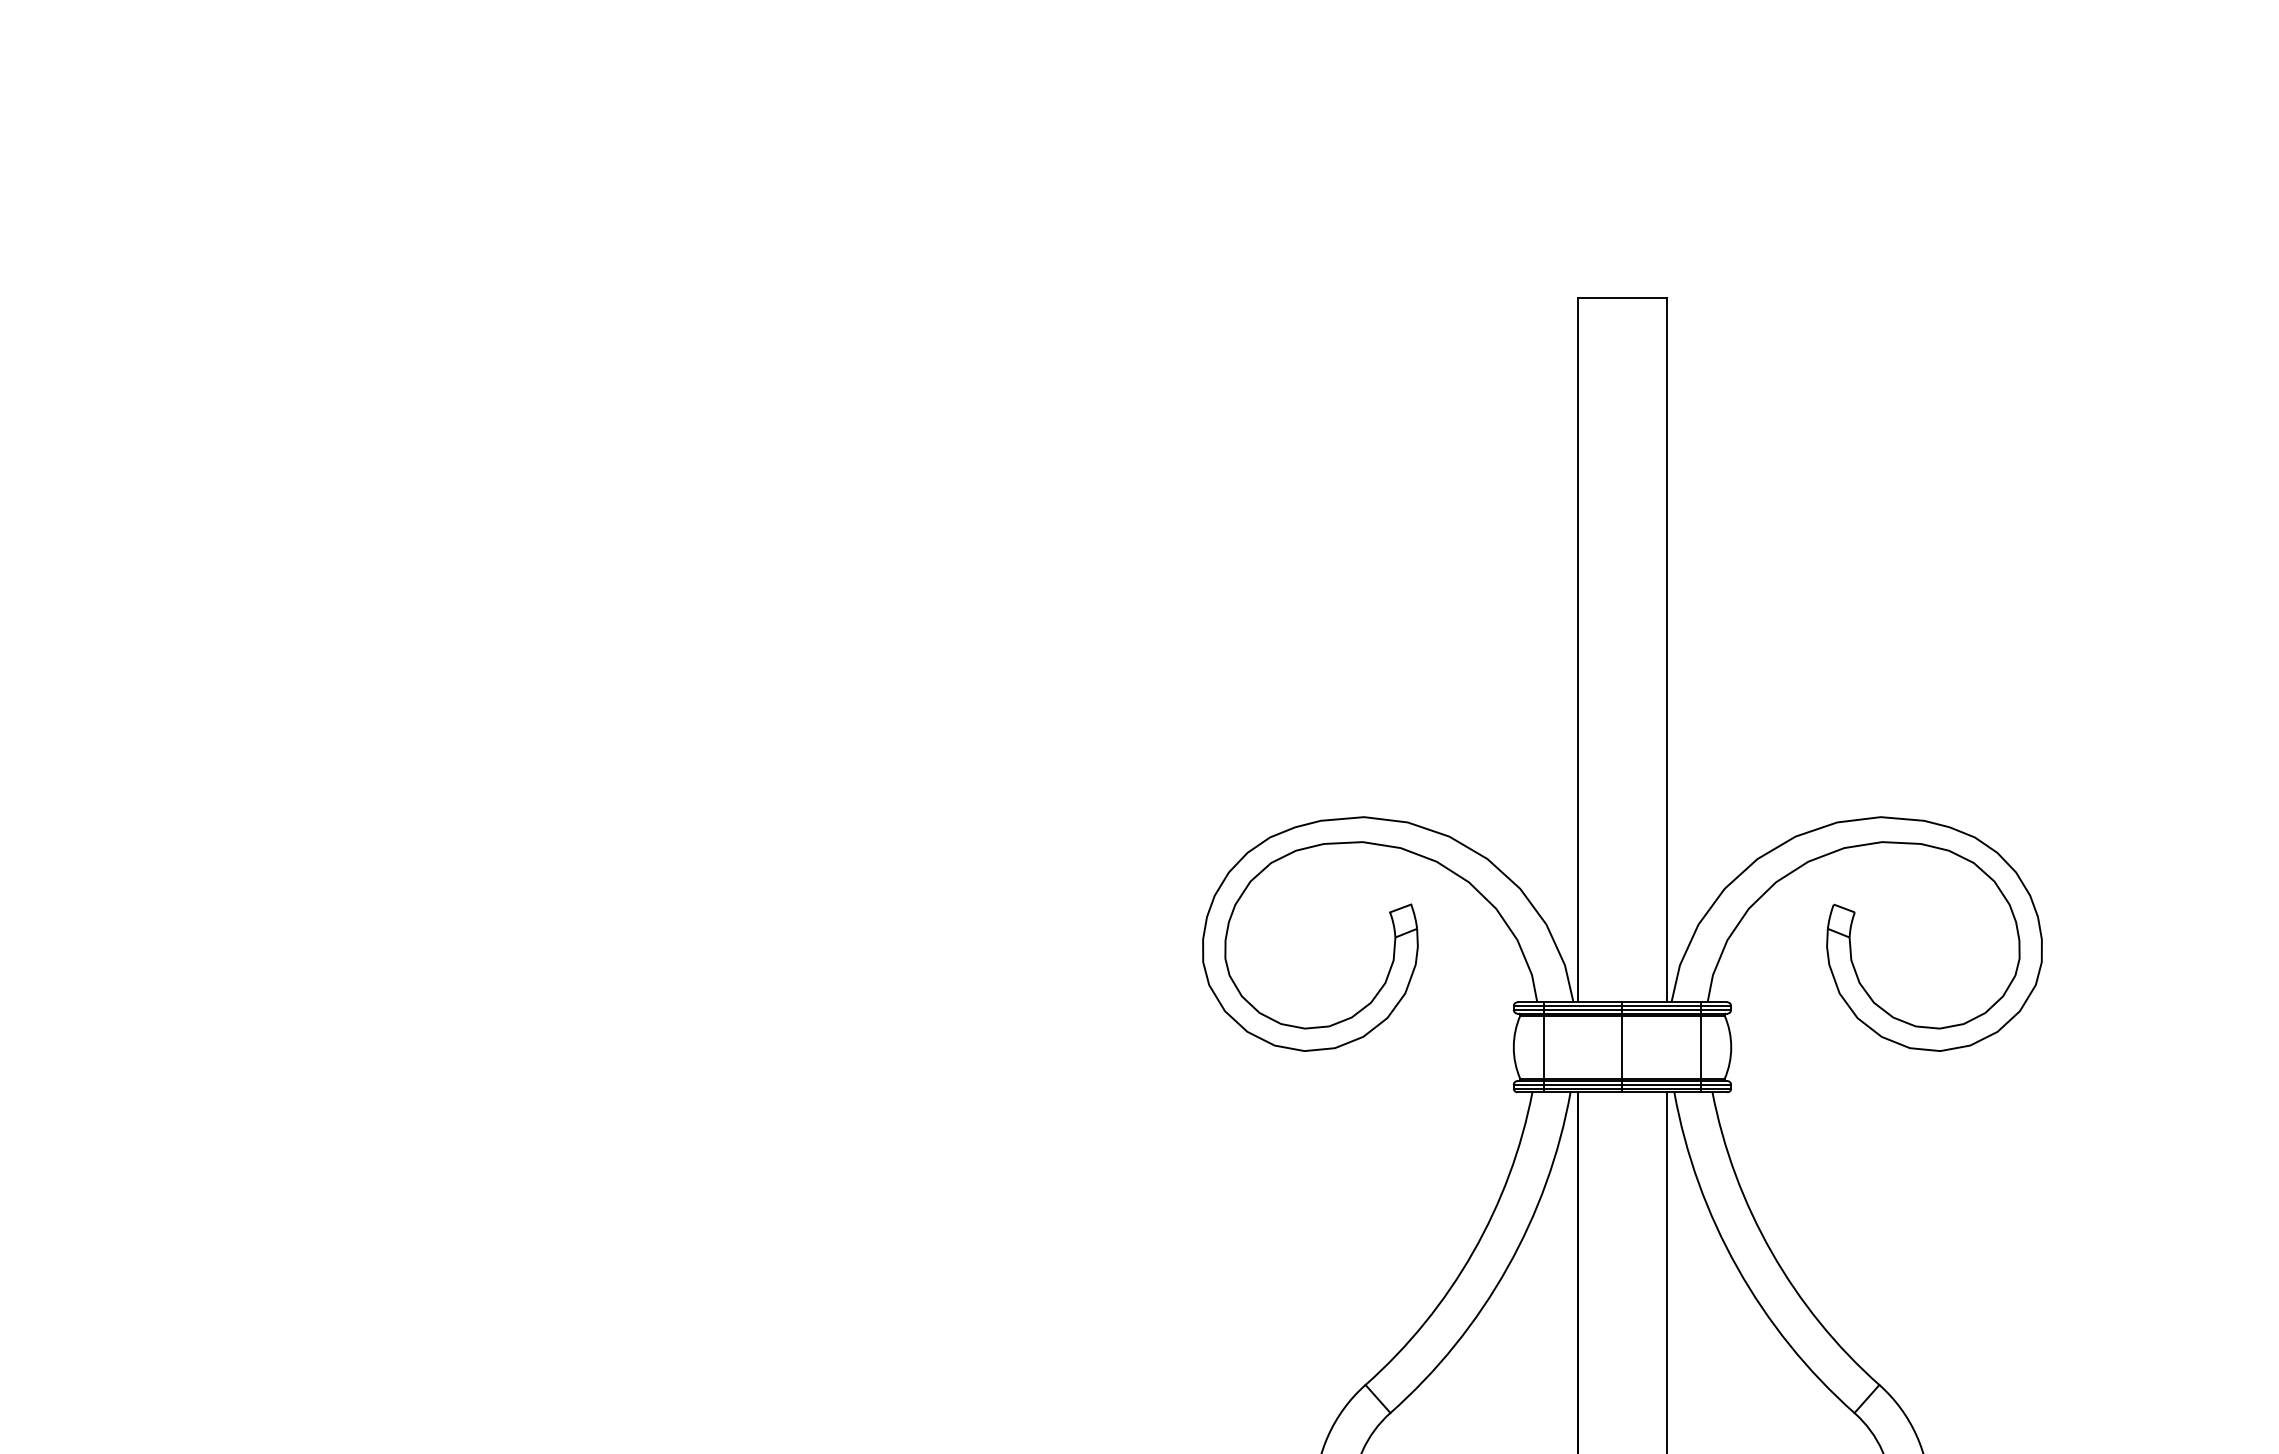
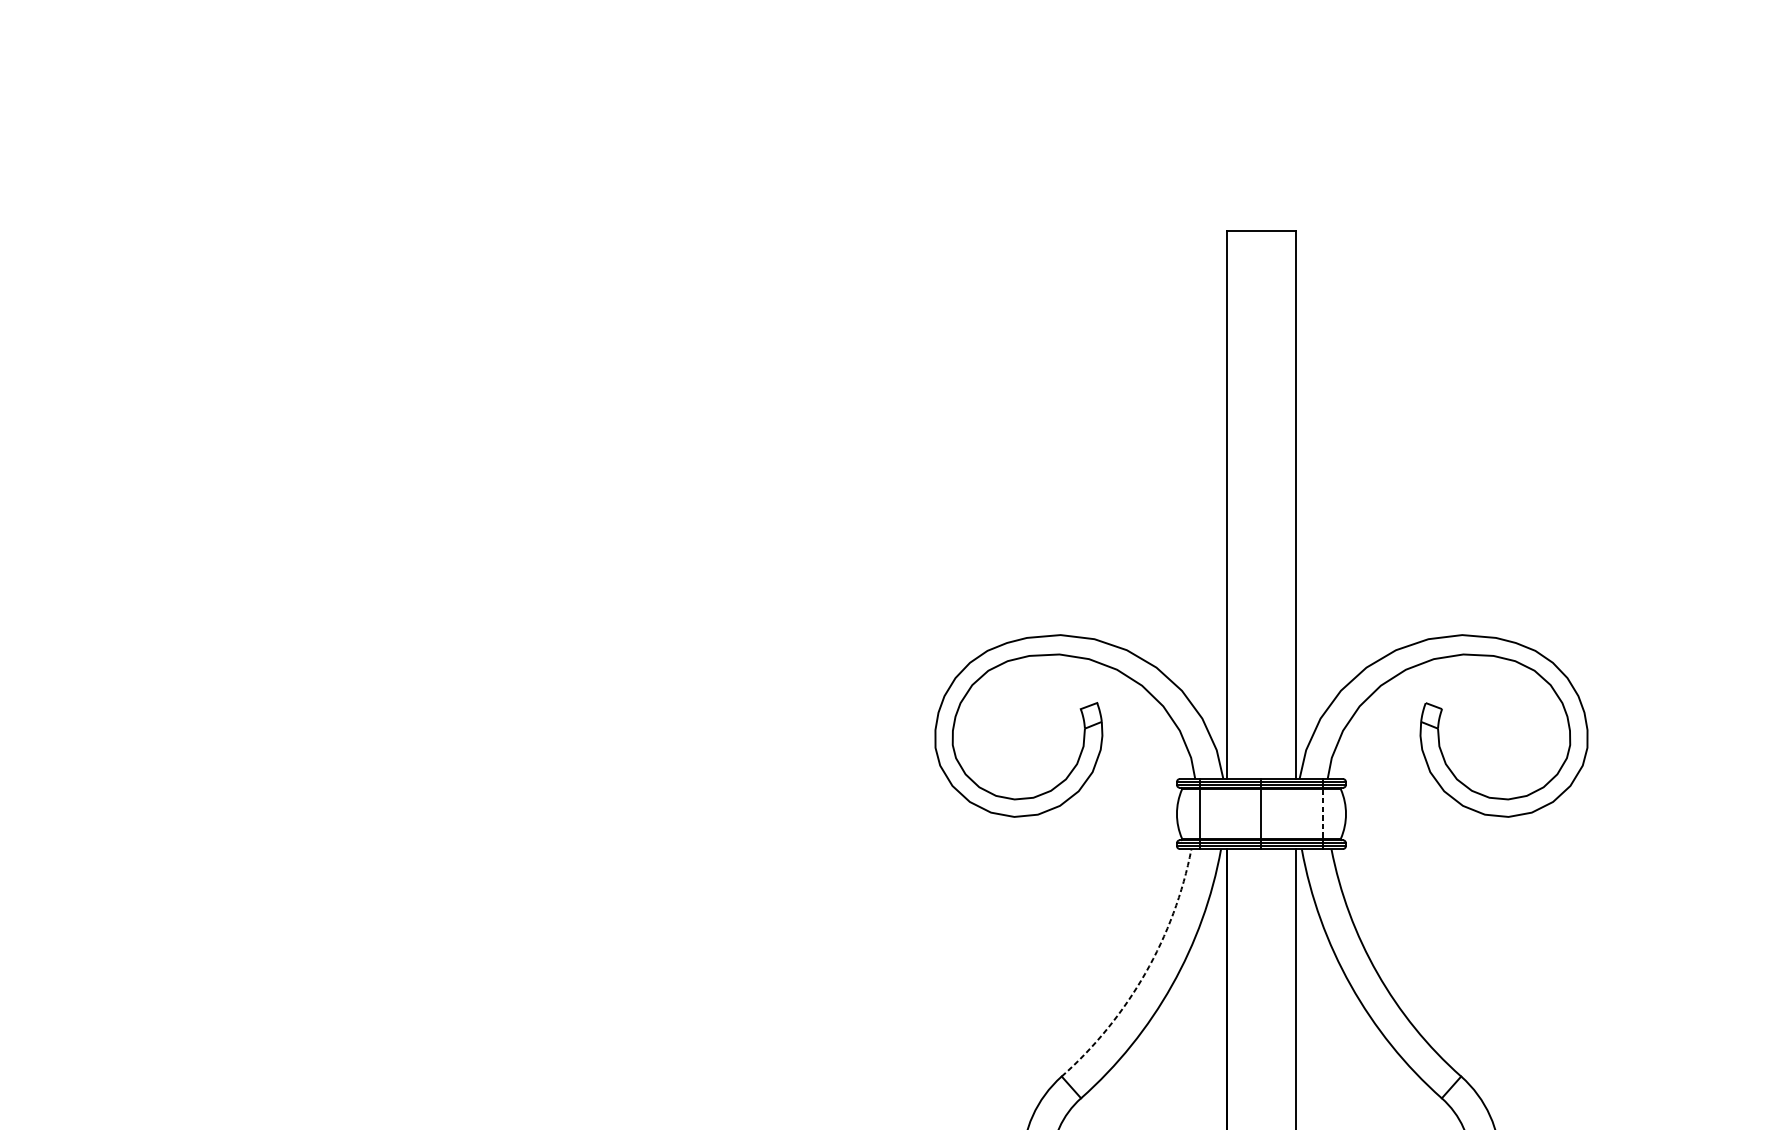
line: (1701, 1047) -> (1322, 814), solid -> dashed
arc: (1473, 1252) -> (1145, 973), solid -> dashed

